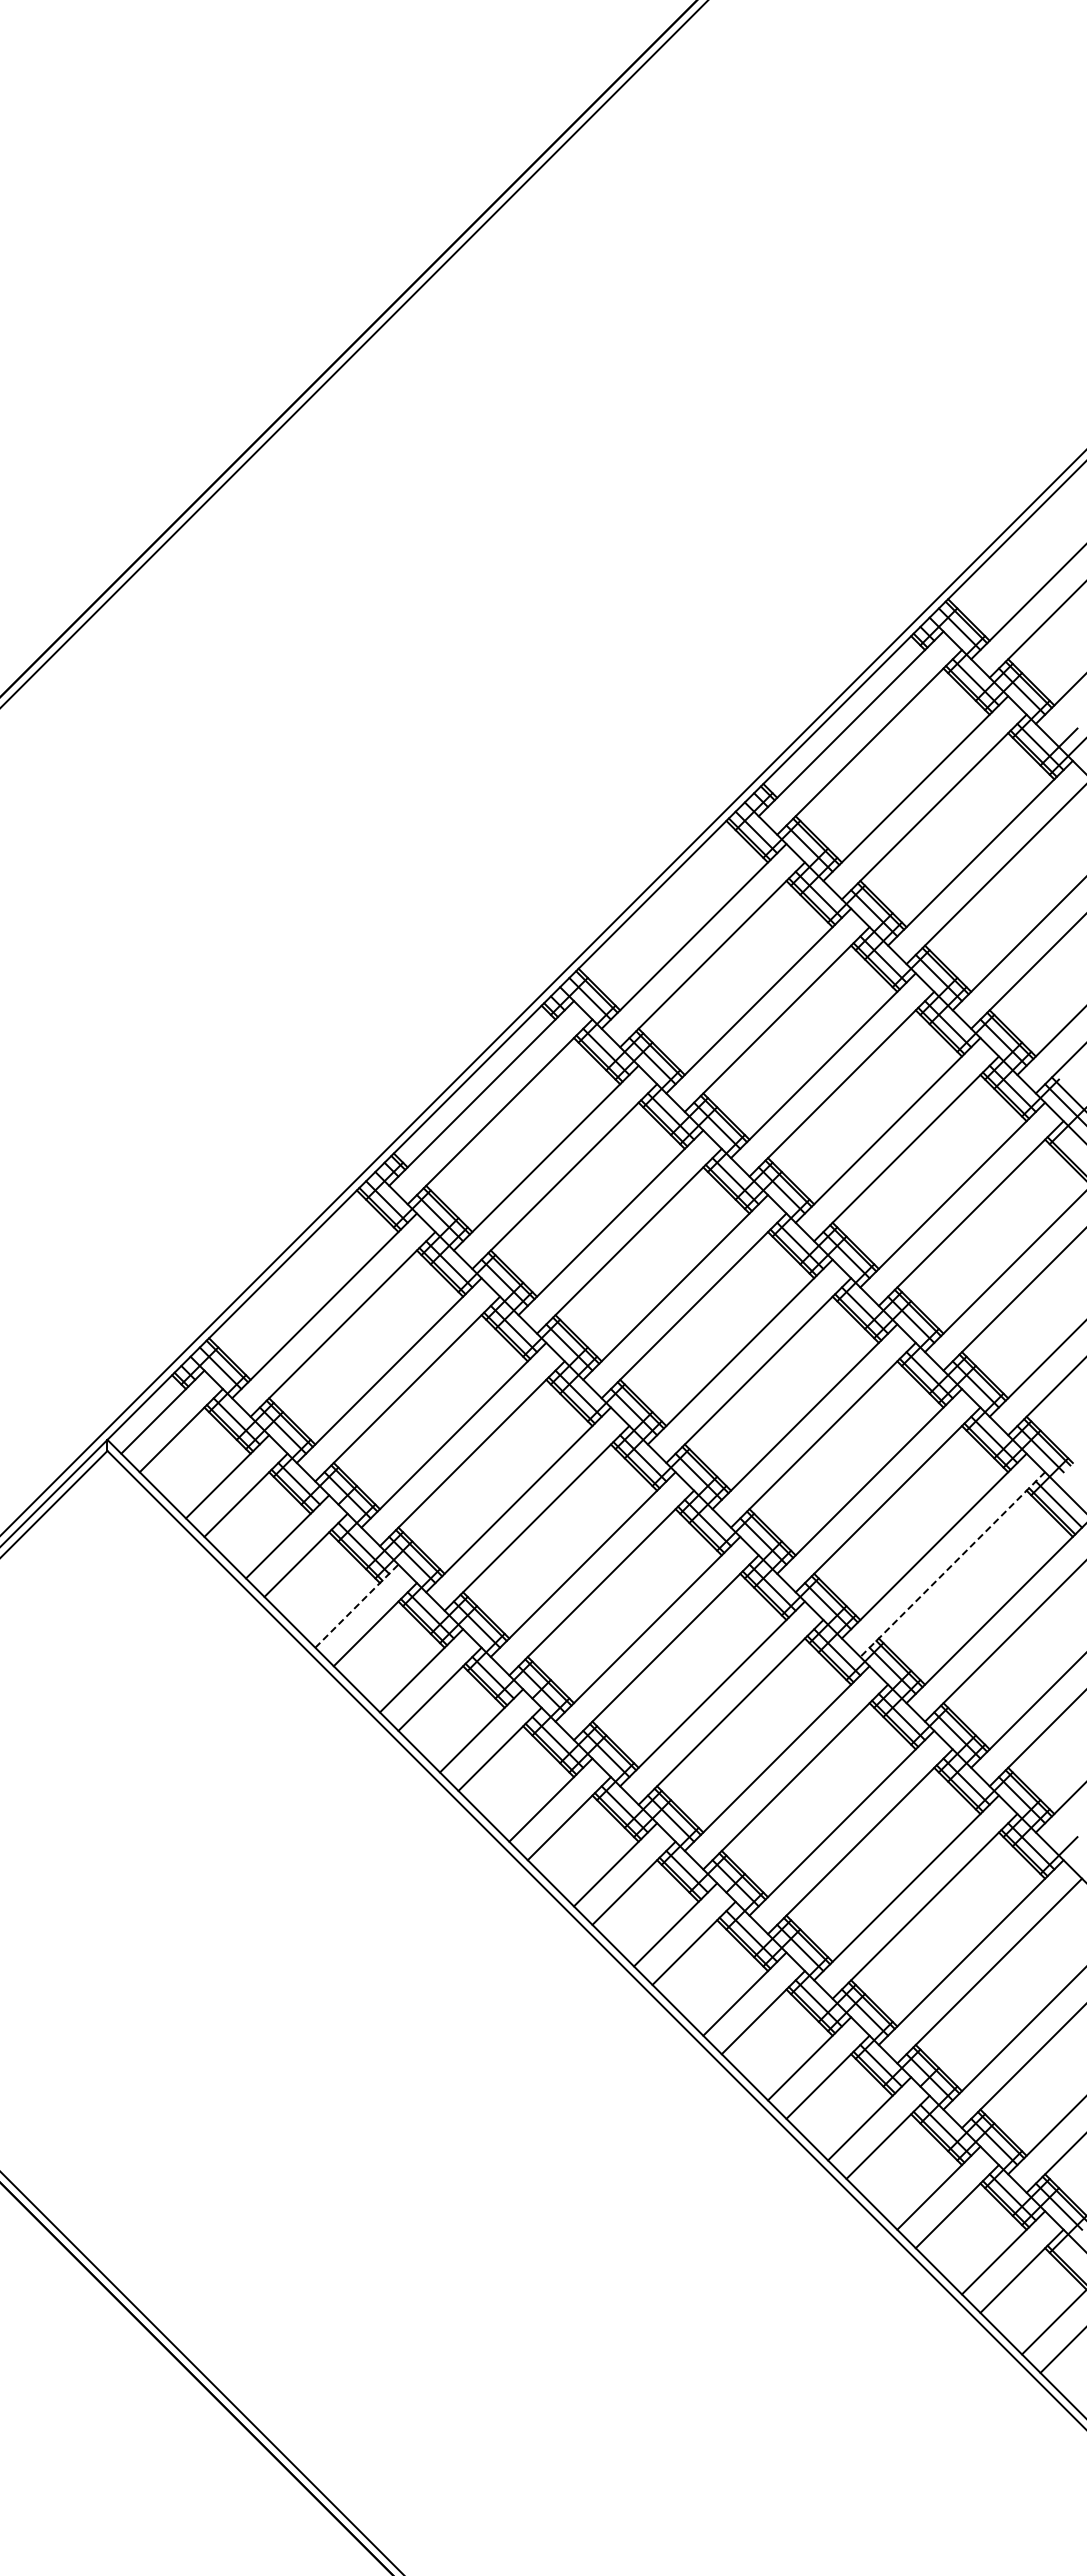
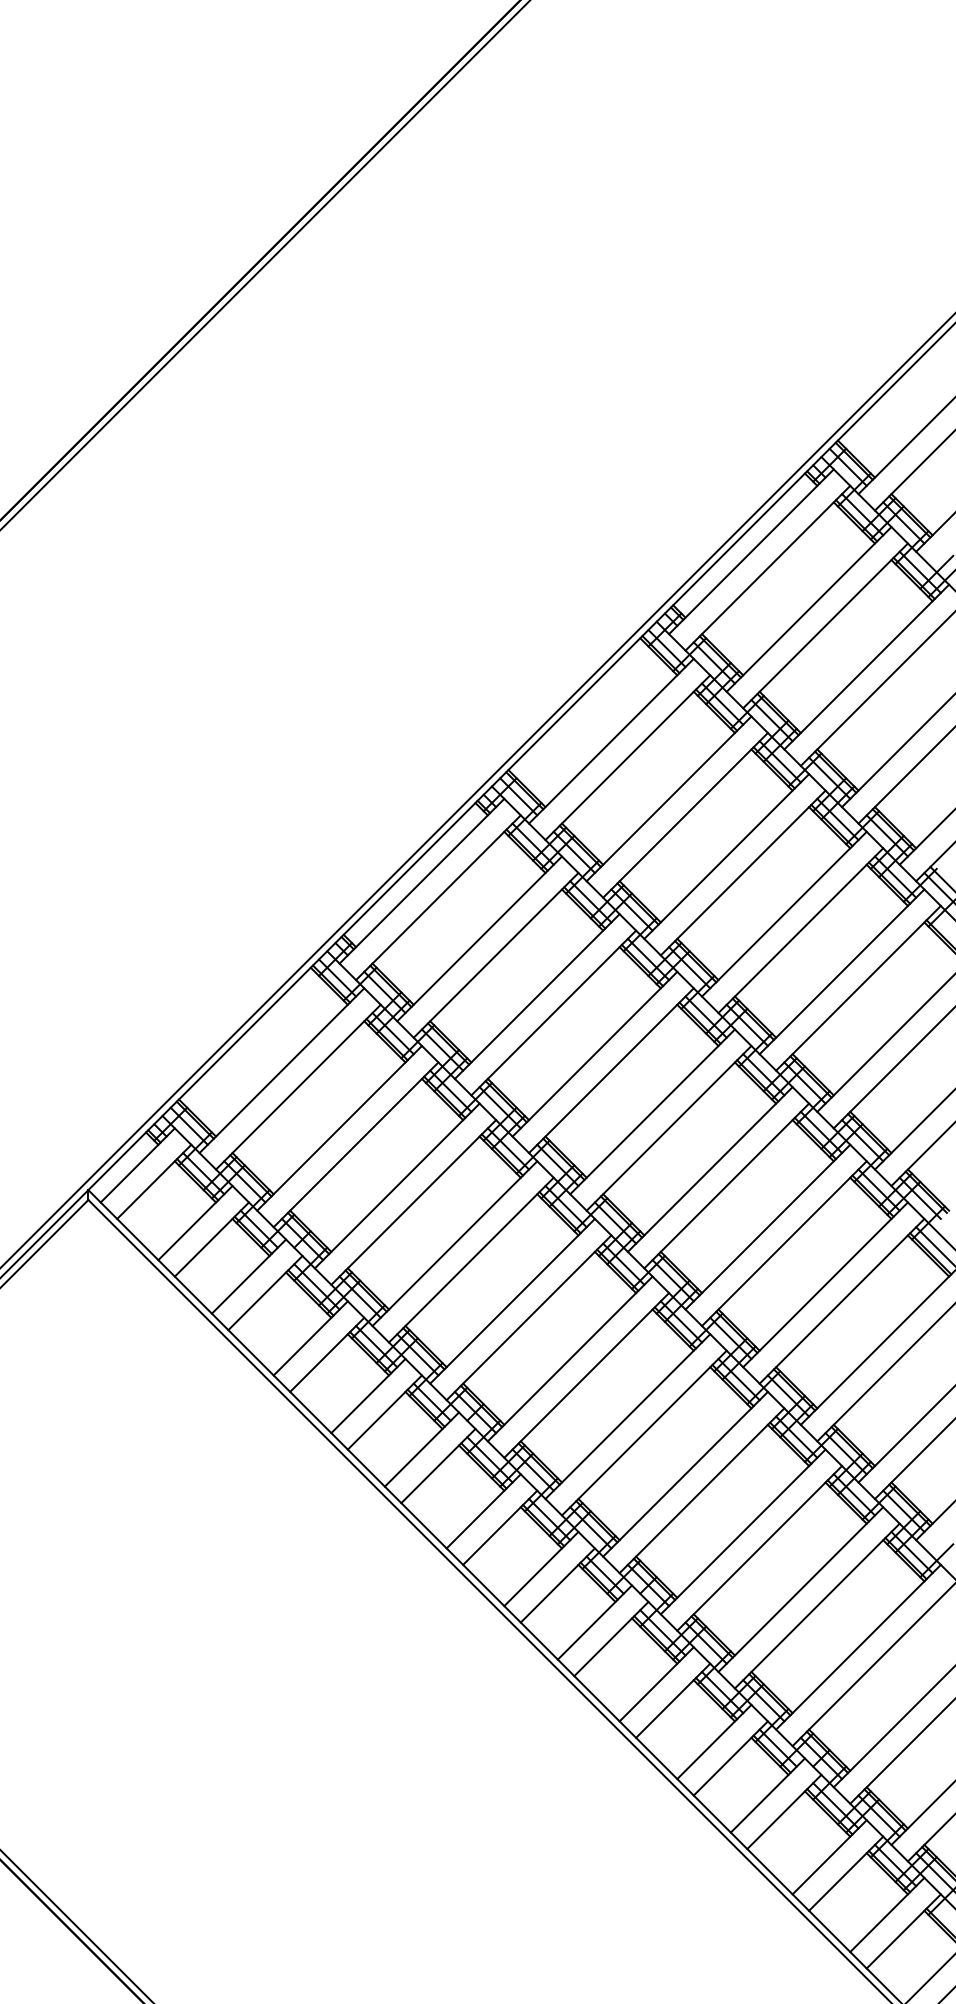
line: (952, 1564) -> (841, 1301), dashed -> solid
line: (356, 1606) -> (310, 1338), dashed -> solid

